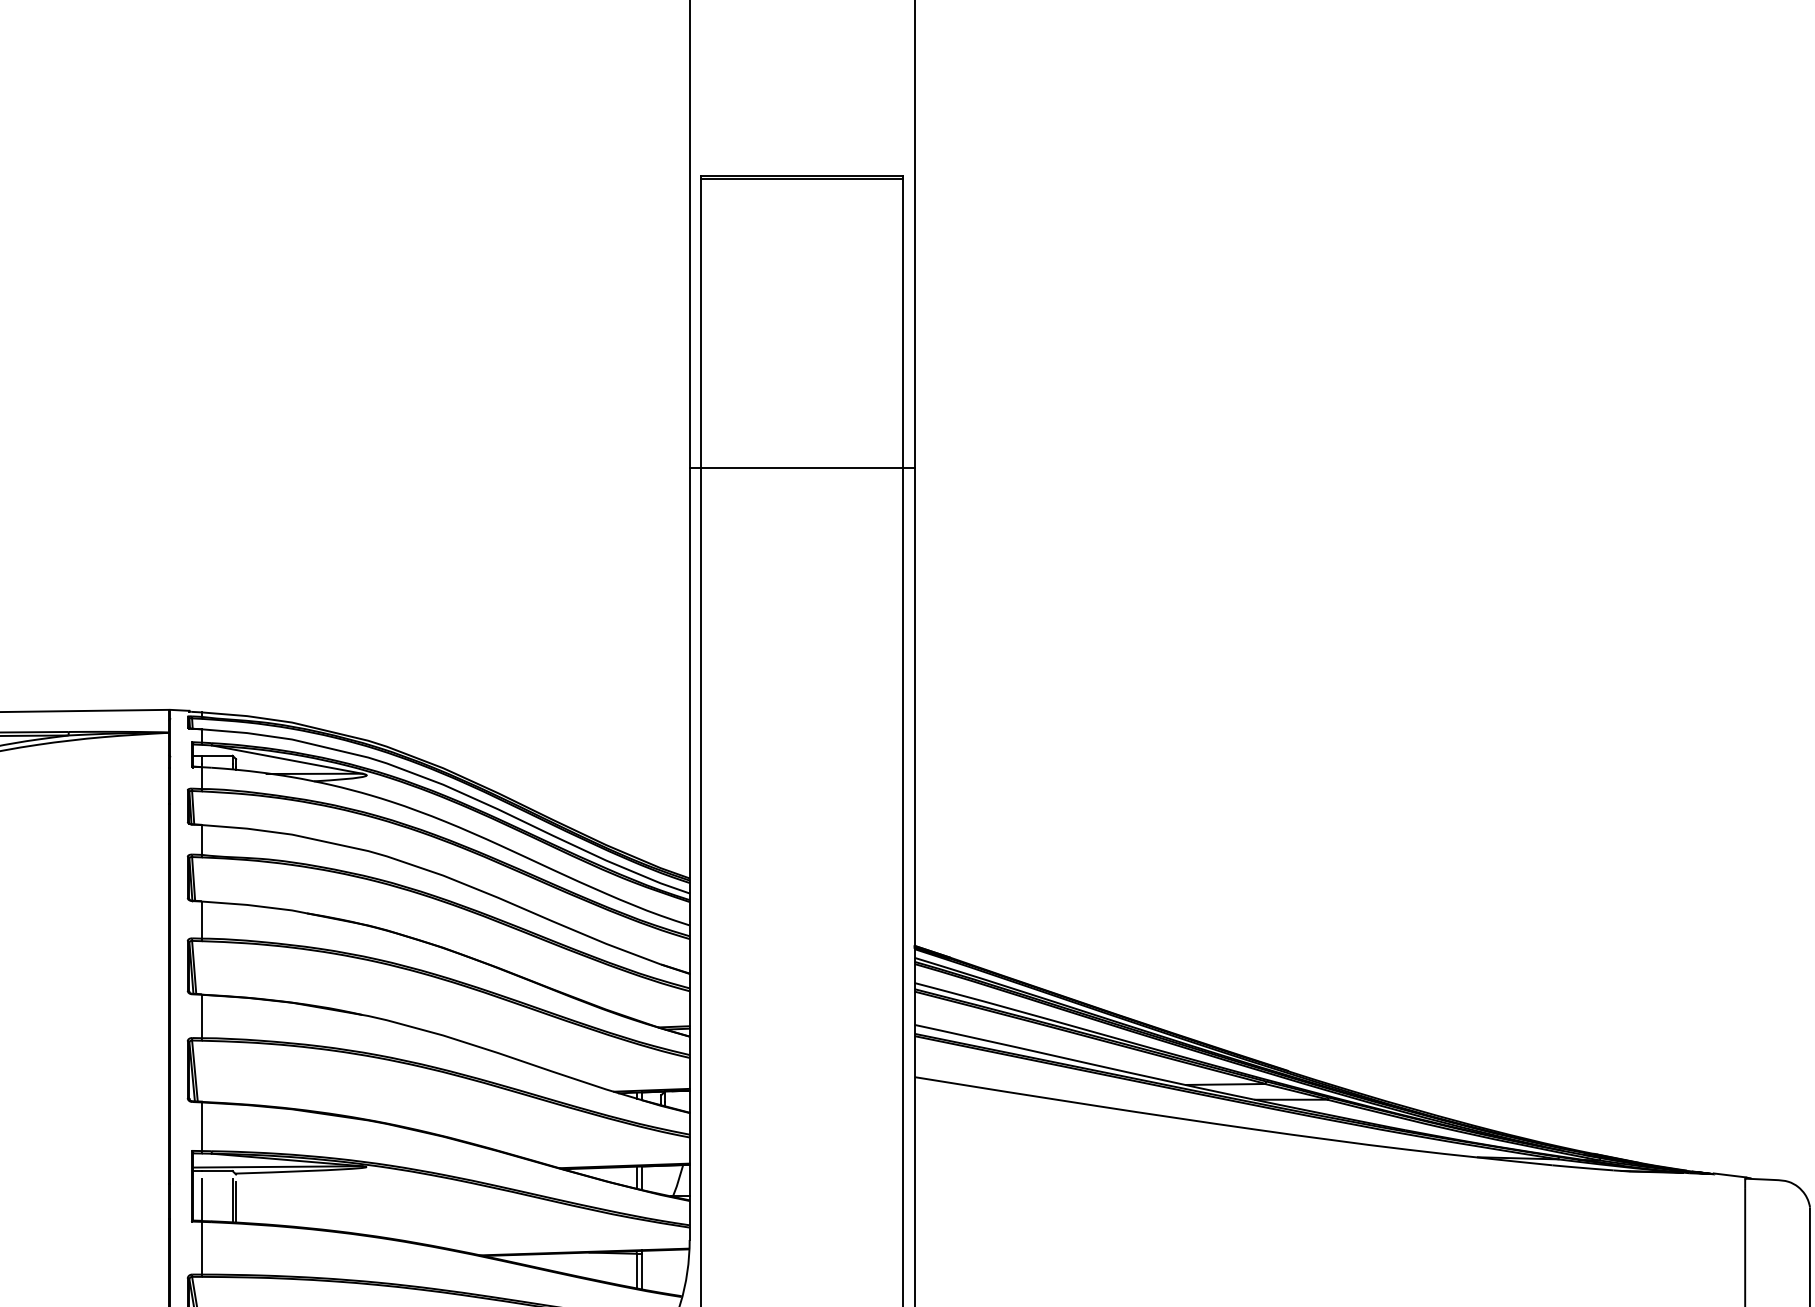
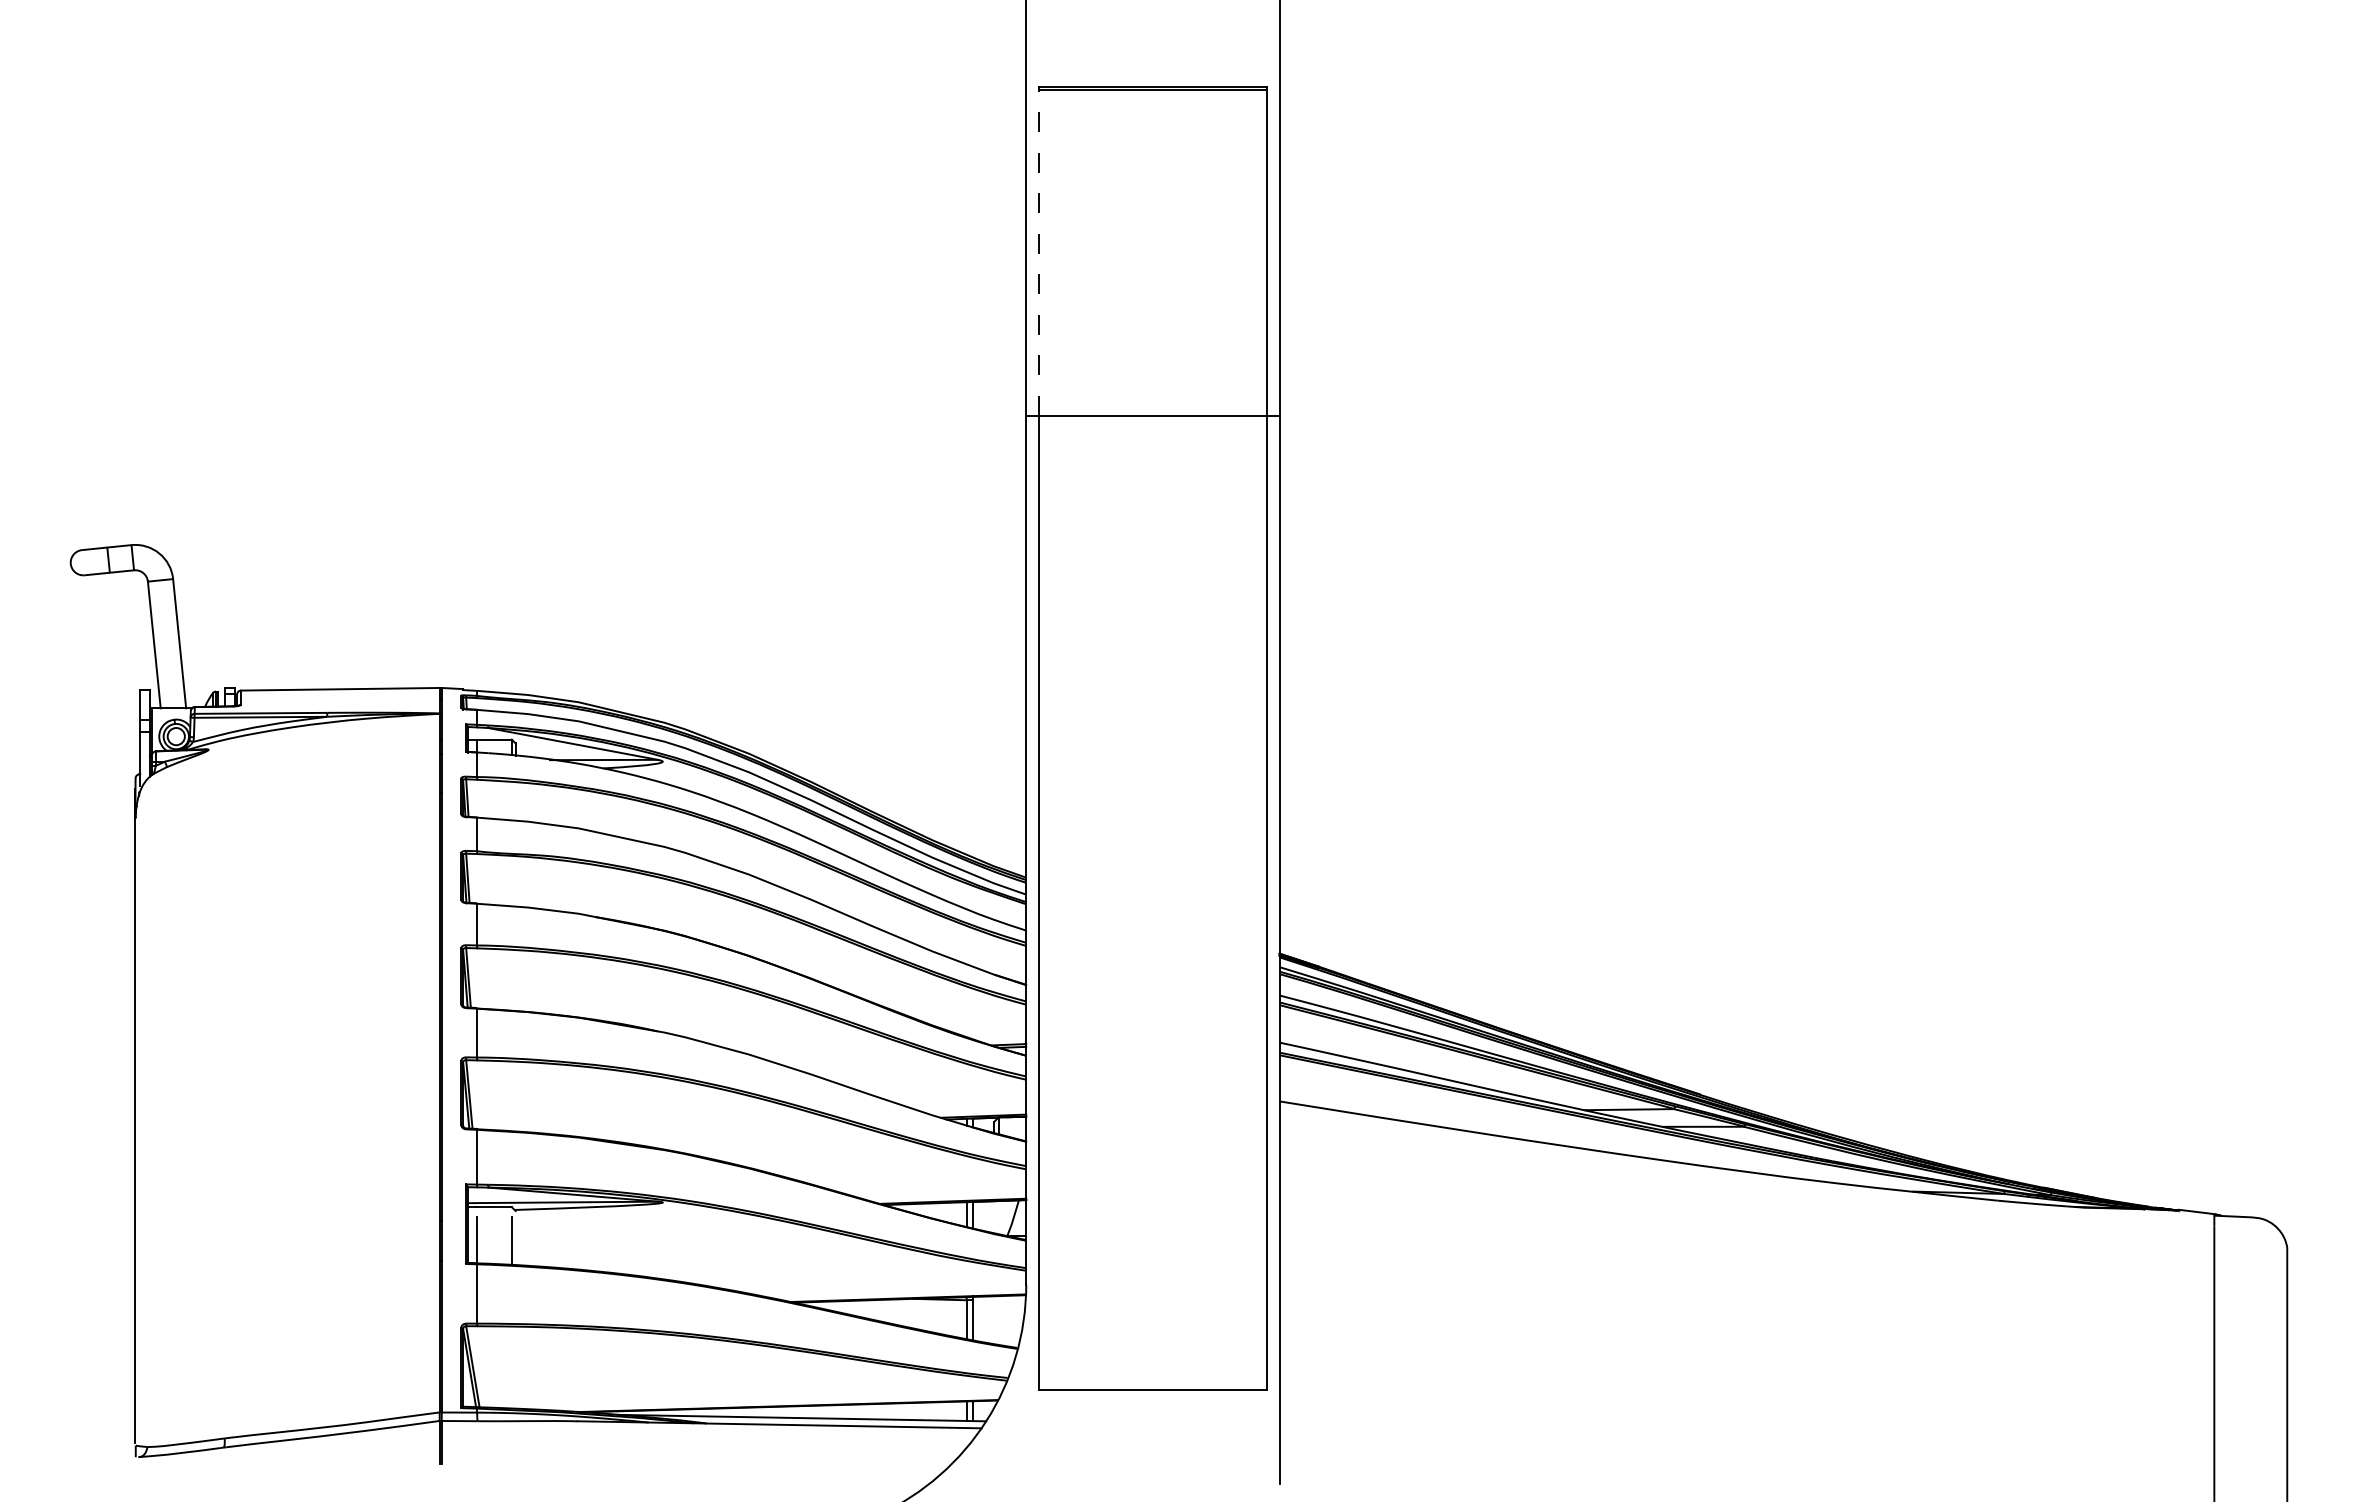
line: (700, 323) -> (1038, 253), solid -> dashed
line: (235, 1202) -> (515, 1242), removed

